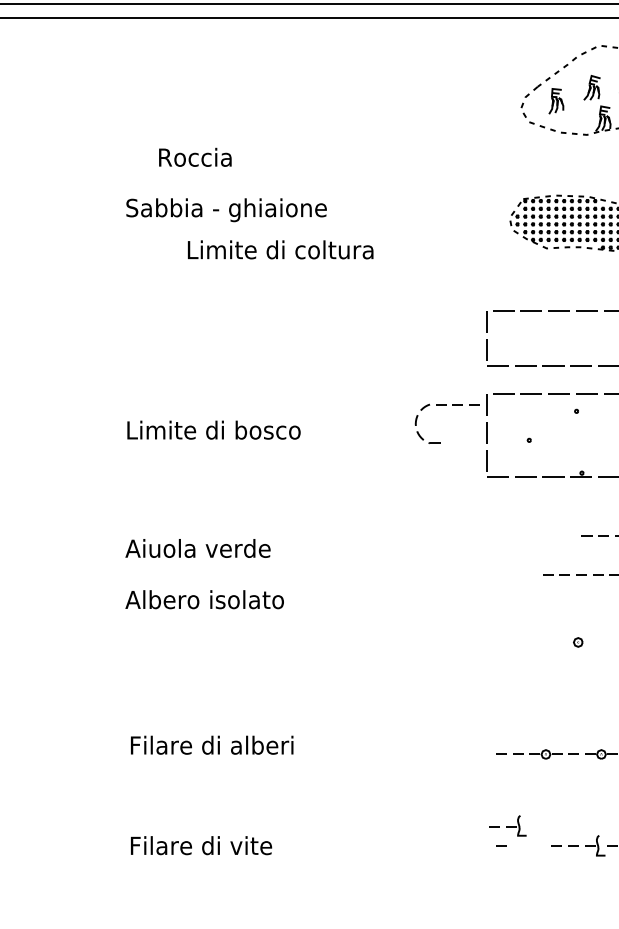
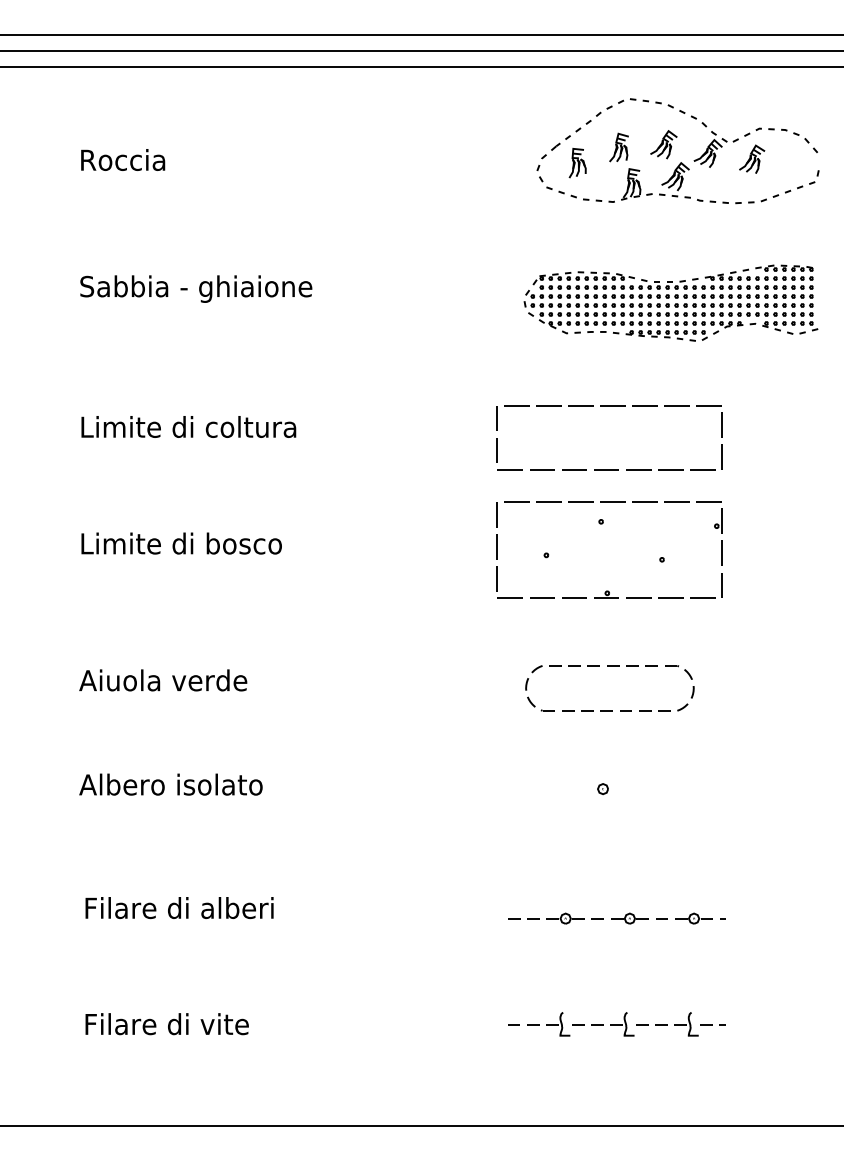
text: (195, 156) -> (123, 159), moved
text: (280, 249) -> (188, 426), moved
part: (446, 405) -> (561, 666), moved
text: (204, 599) -> (170, 784), moved
part: (507, 826) -> (548, 1024), moved

